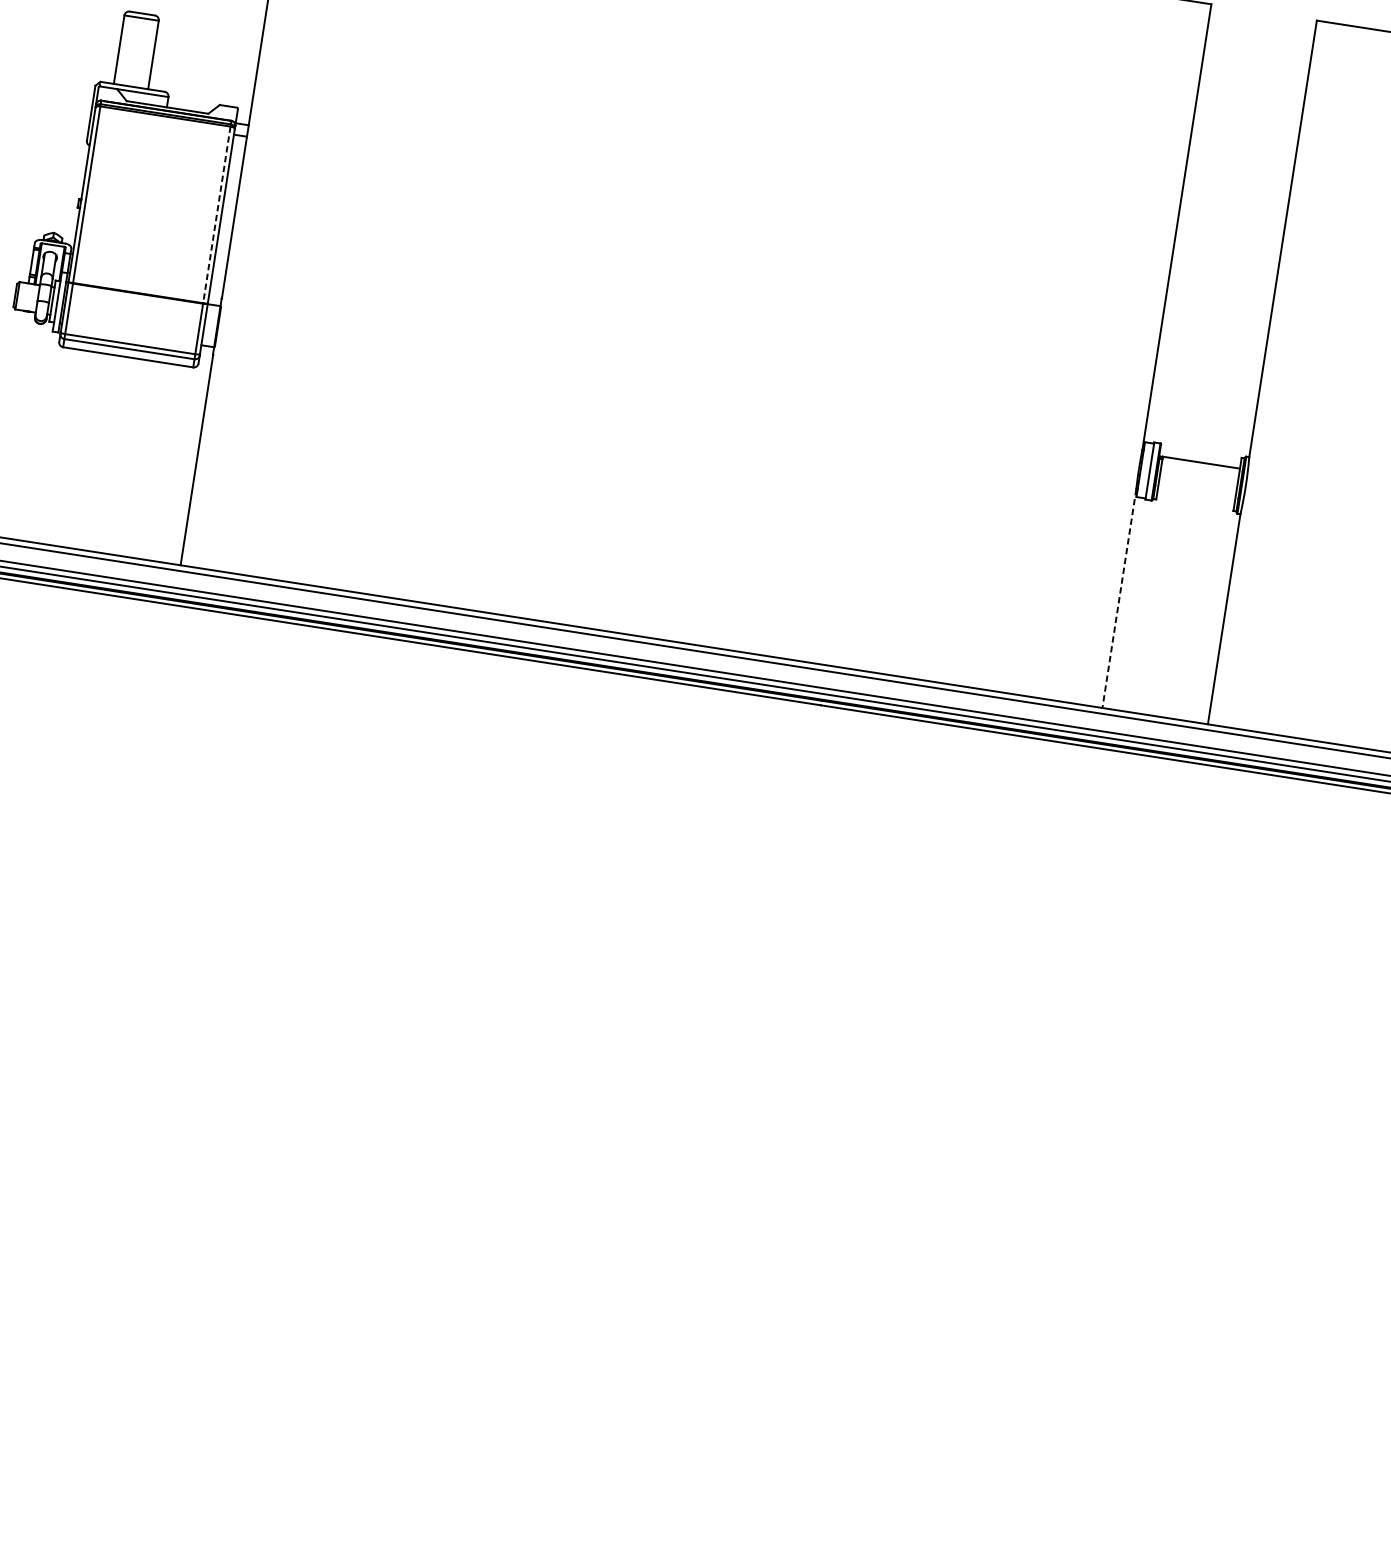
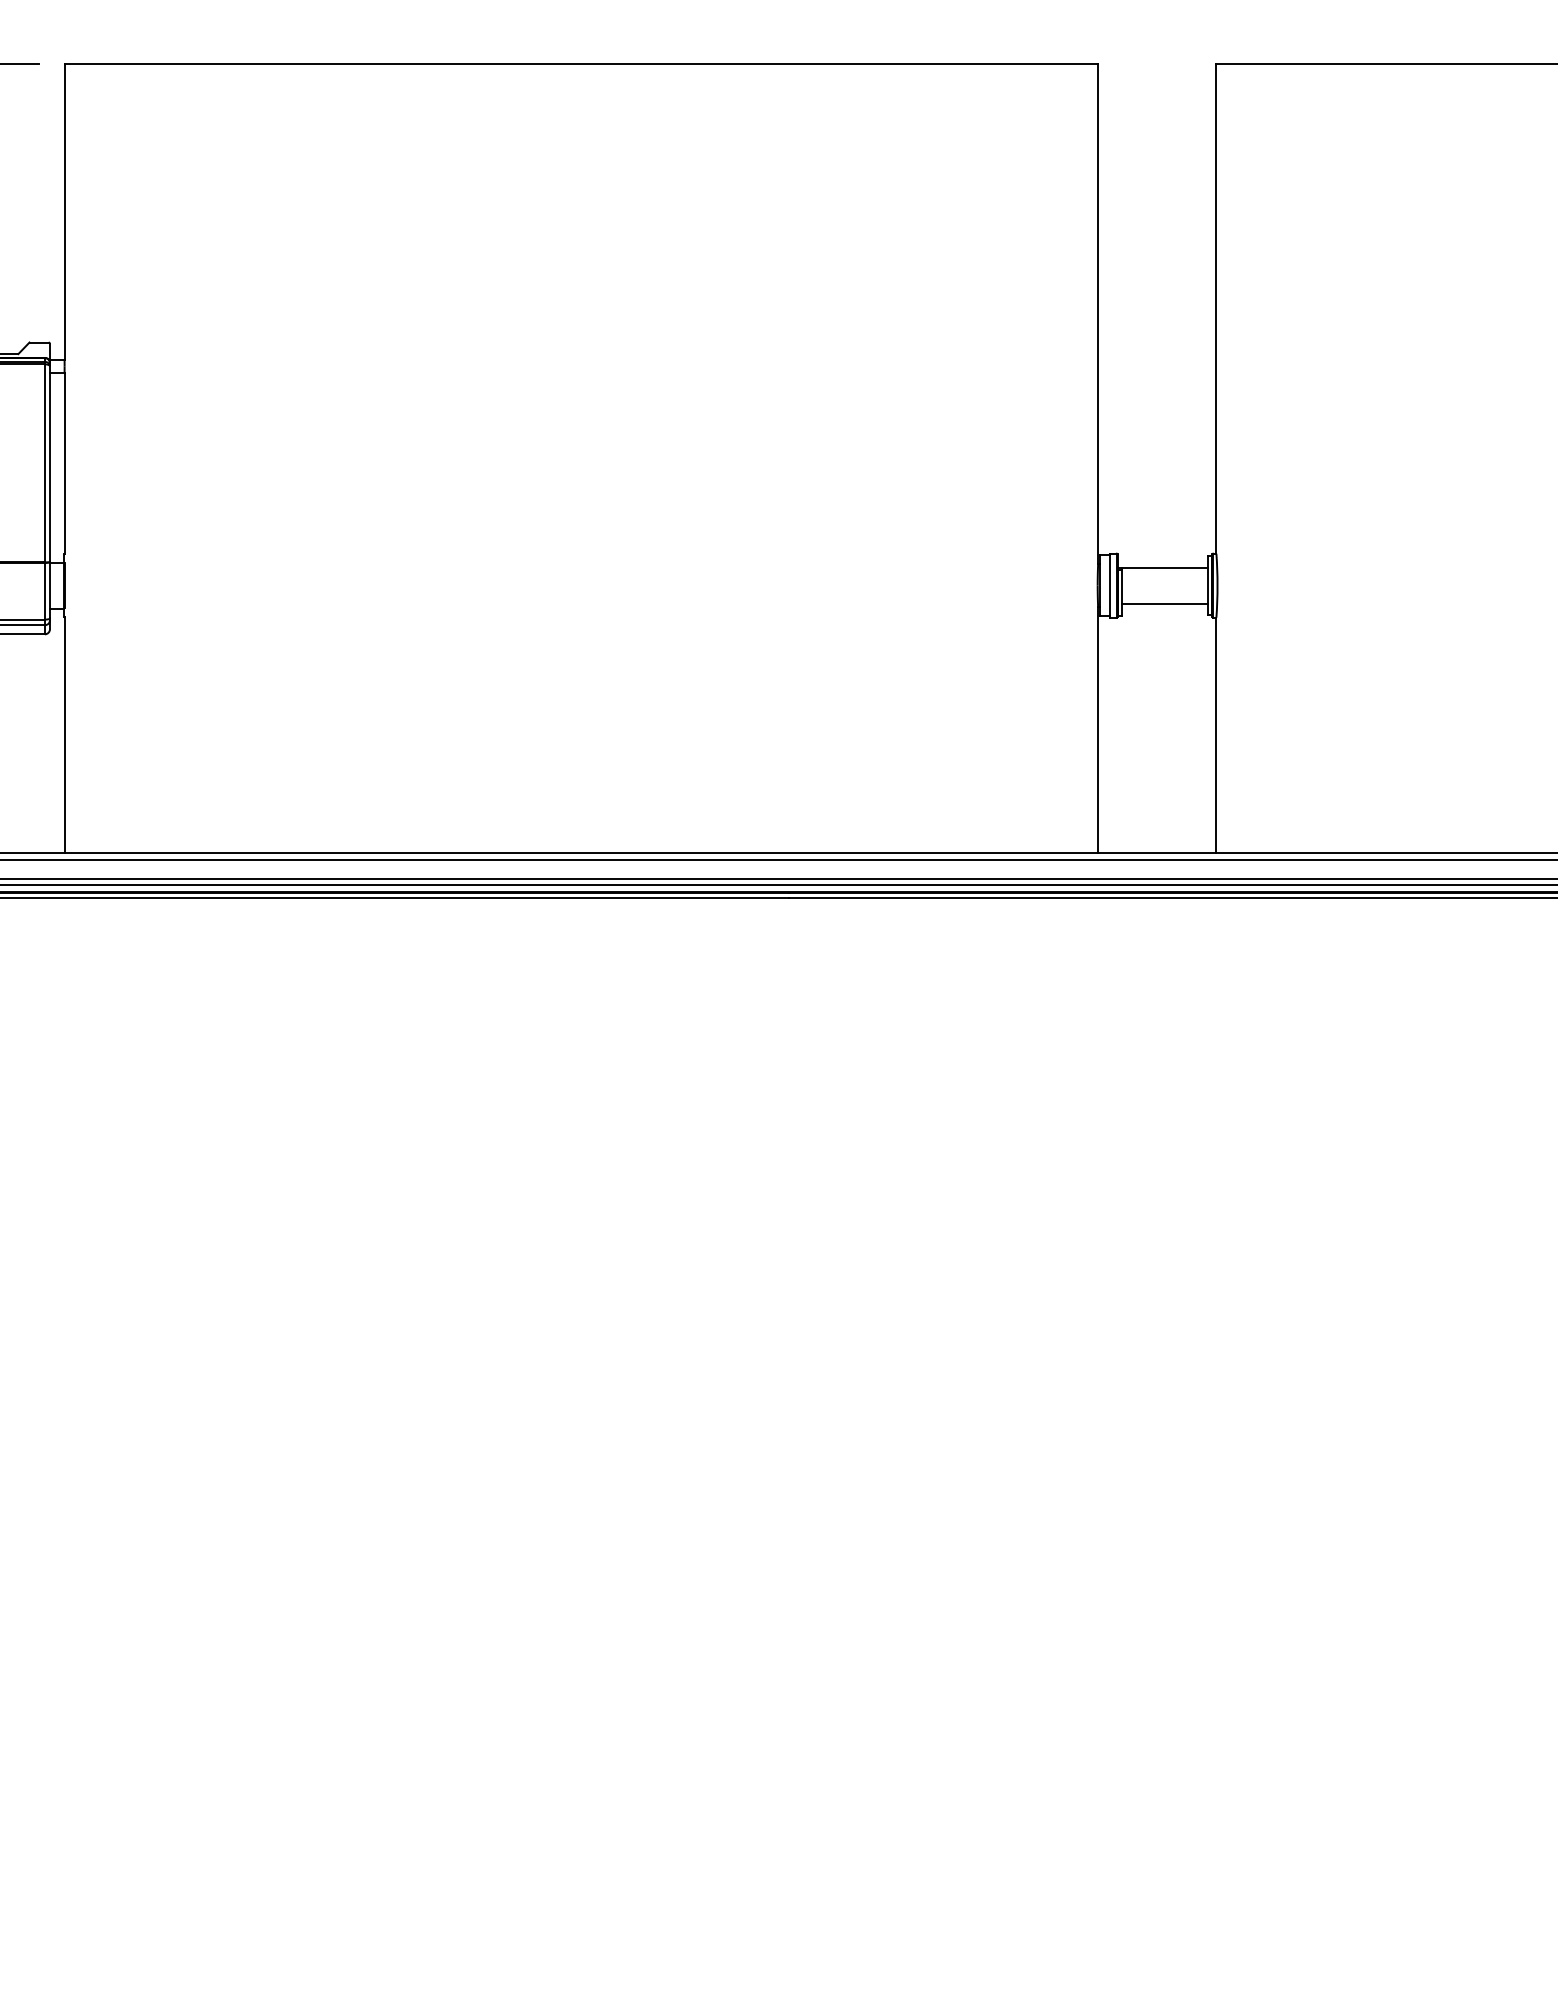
line: (216, 214) -> (44, 463), dashed -> solid
line: (1196, 494) -> (1164, 603), added
line: (1119, 598) -> (1098, 730), dashed -> solid

